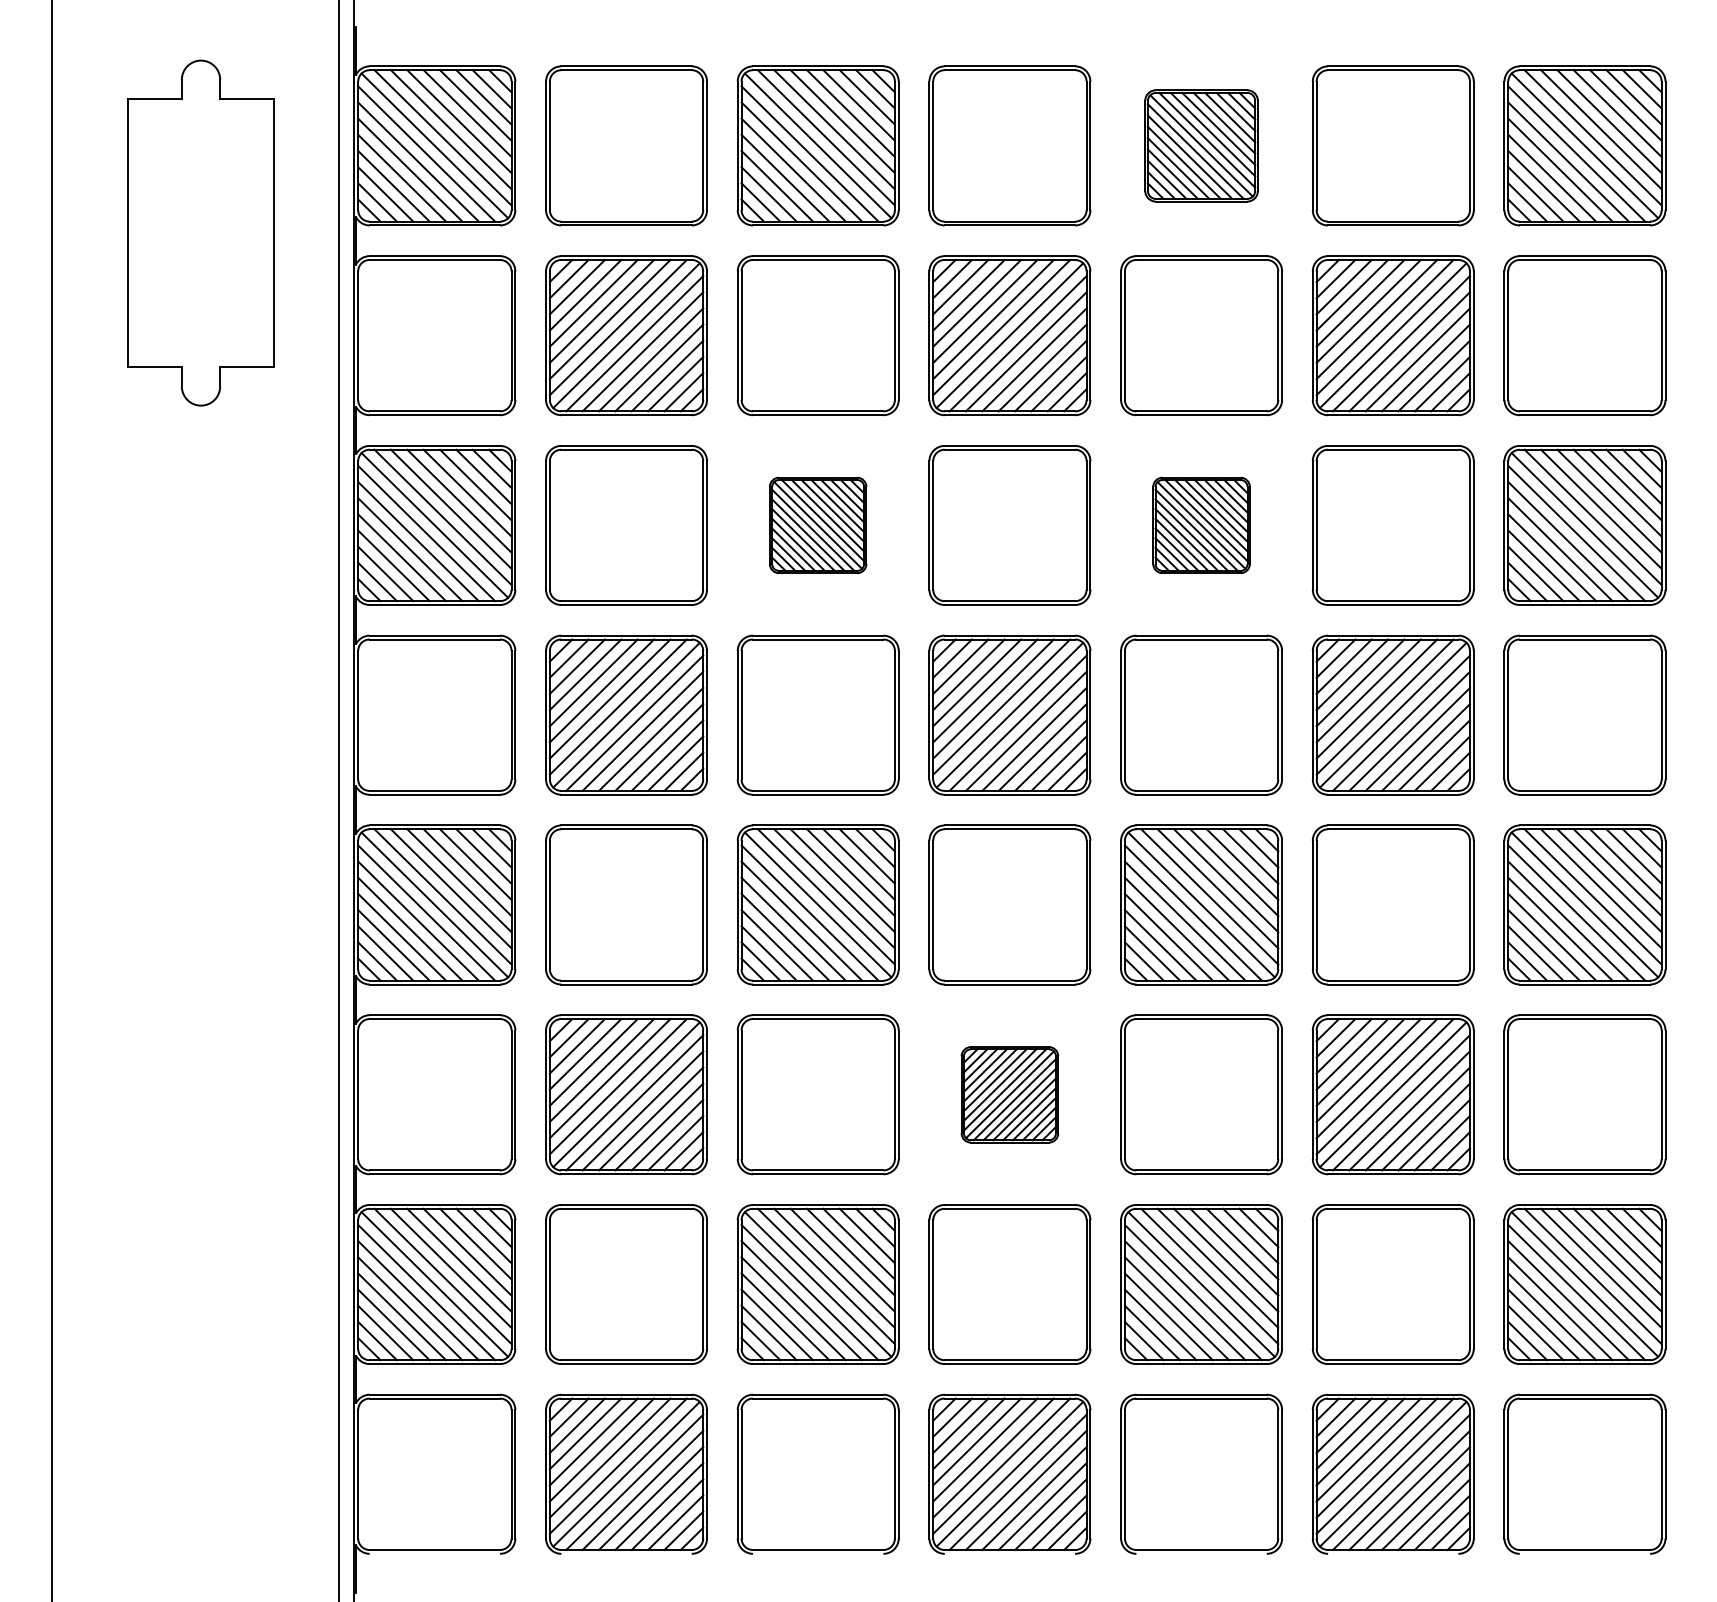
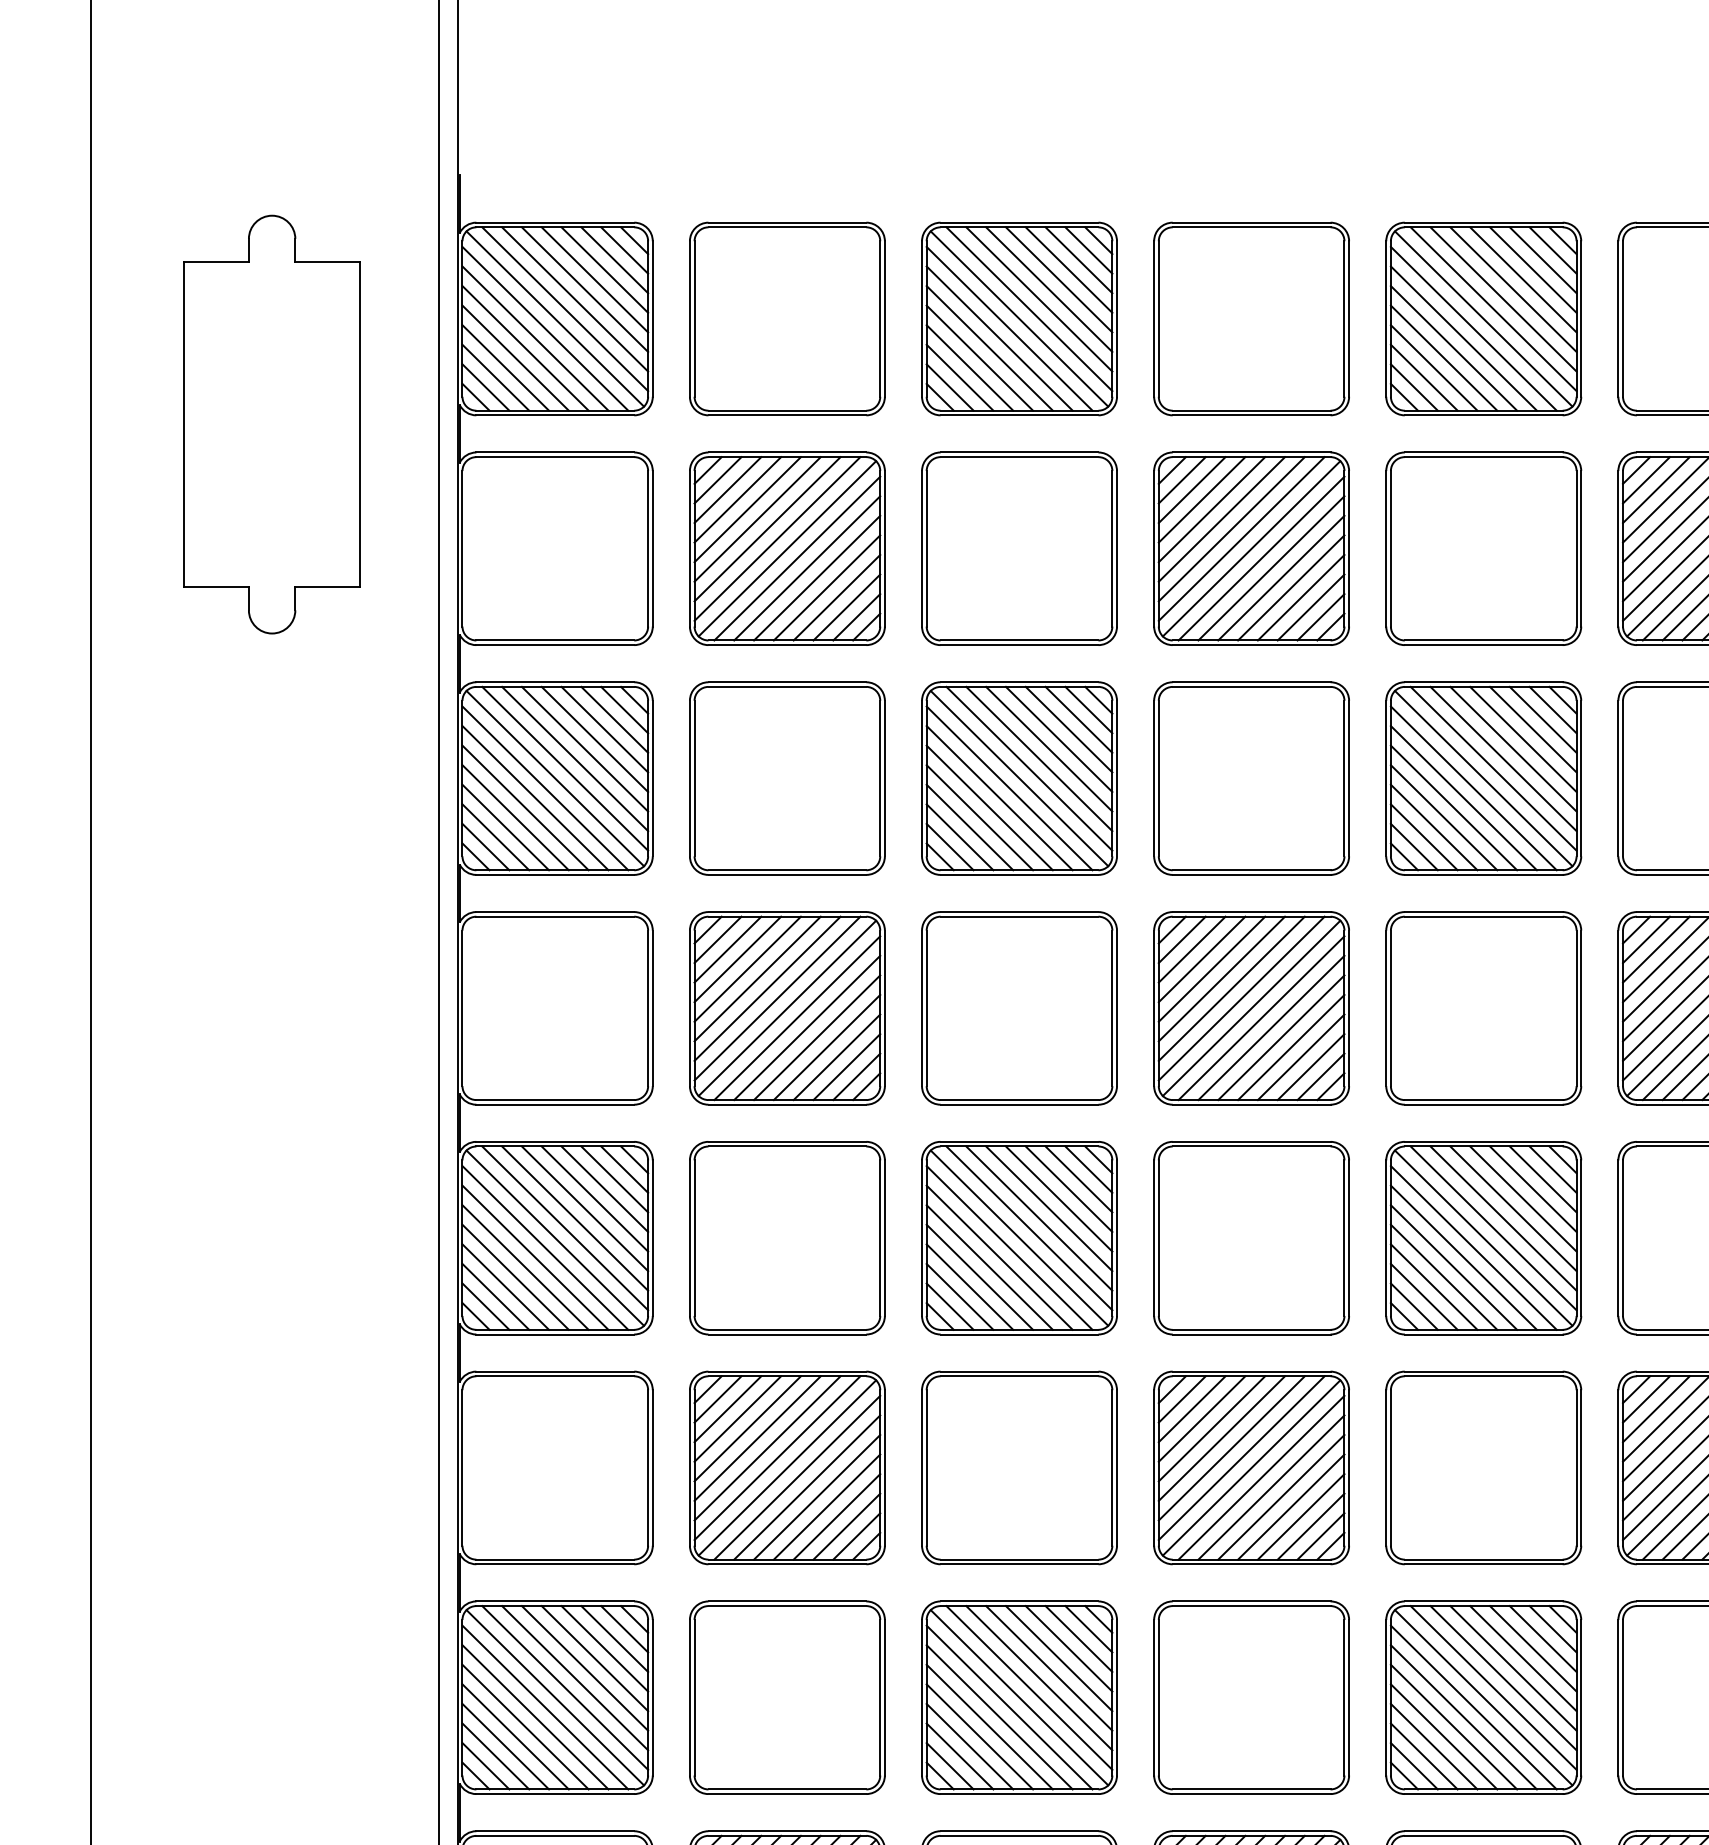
part: (1201, 145) -> (1483, 318), size x1.43
part: (817, 525) -> (1018, 778), size x1.67
part: (1201, 525) -> (1483, 778), size x1.67
part: (1009, 1094) -> (1251, 1467), size x1.67

